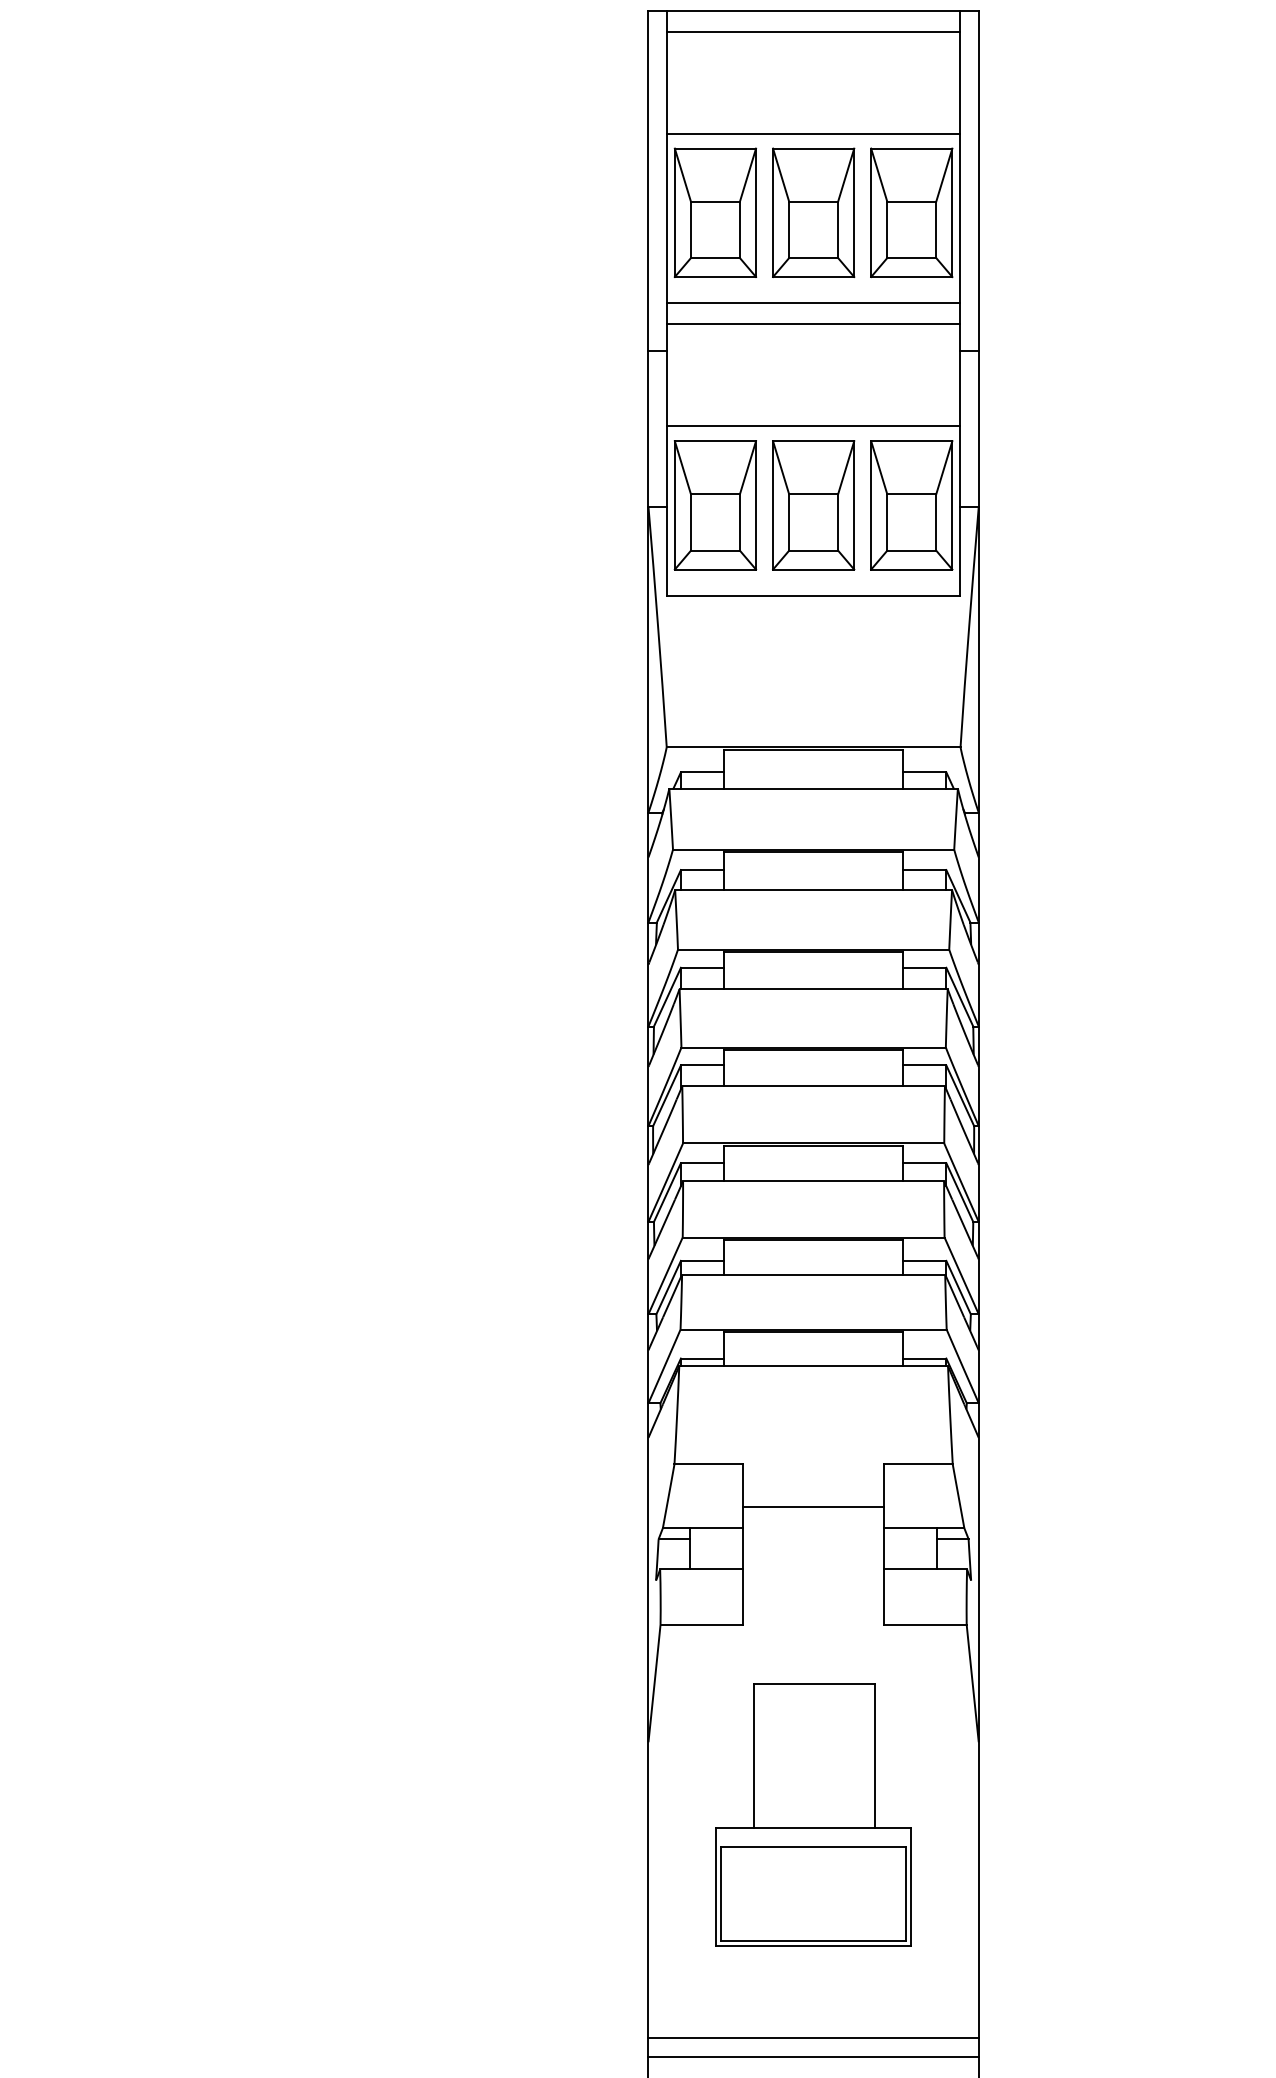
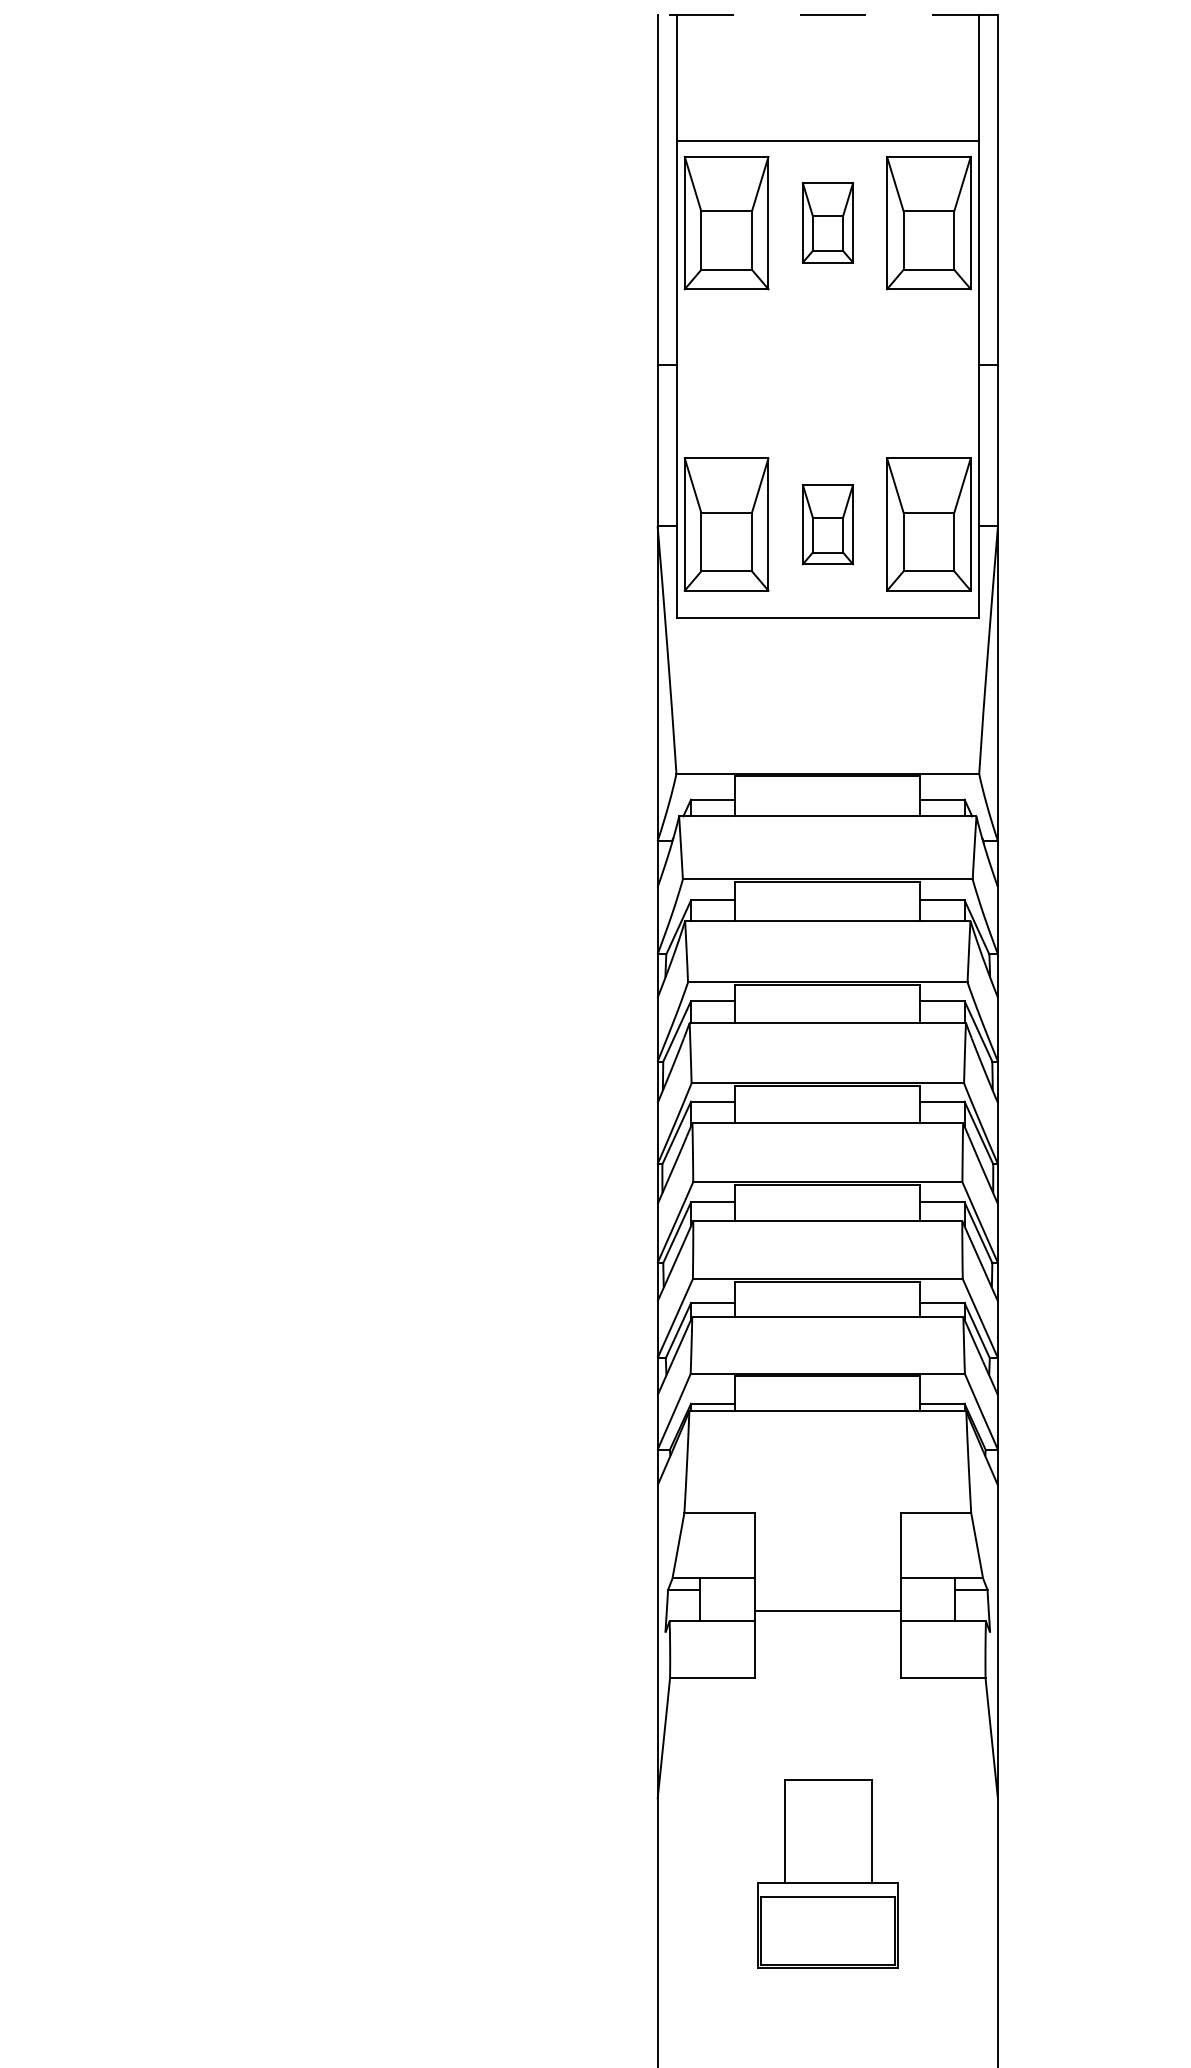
line: (813, 10) -> (827, 14), solid -> dashed
line: (813, 31) -> (827, 36), removed
part: (813, 212) -> (827, 222), size x0.6
line: (813, 303) -> (827, 316), removed
line: (813, 324) -> (827, 338), removed
line: (813, 426) -> (827, 443), removed
part: (813, 505) -> (827, 524), size x0.6
line: (813, 1507) -> (827, 1610), moved
part: (813, 1814) -> (827, 1873), size x0.7

